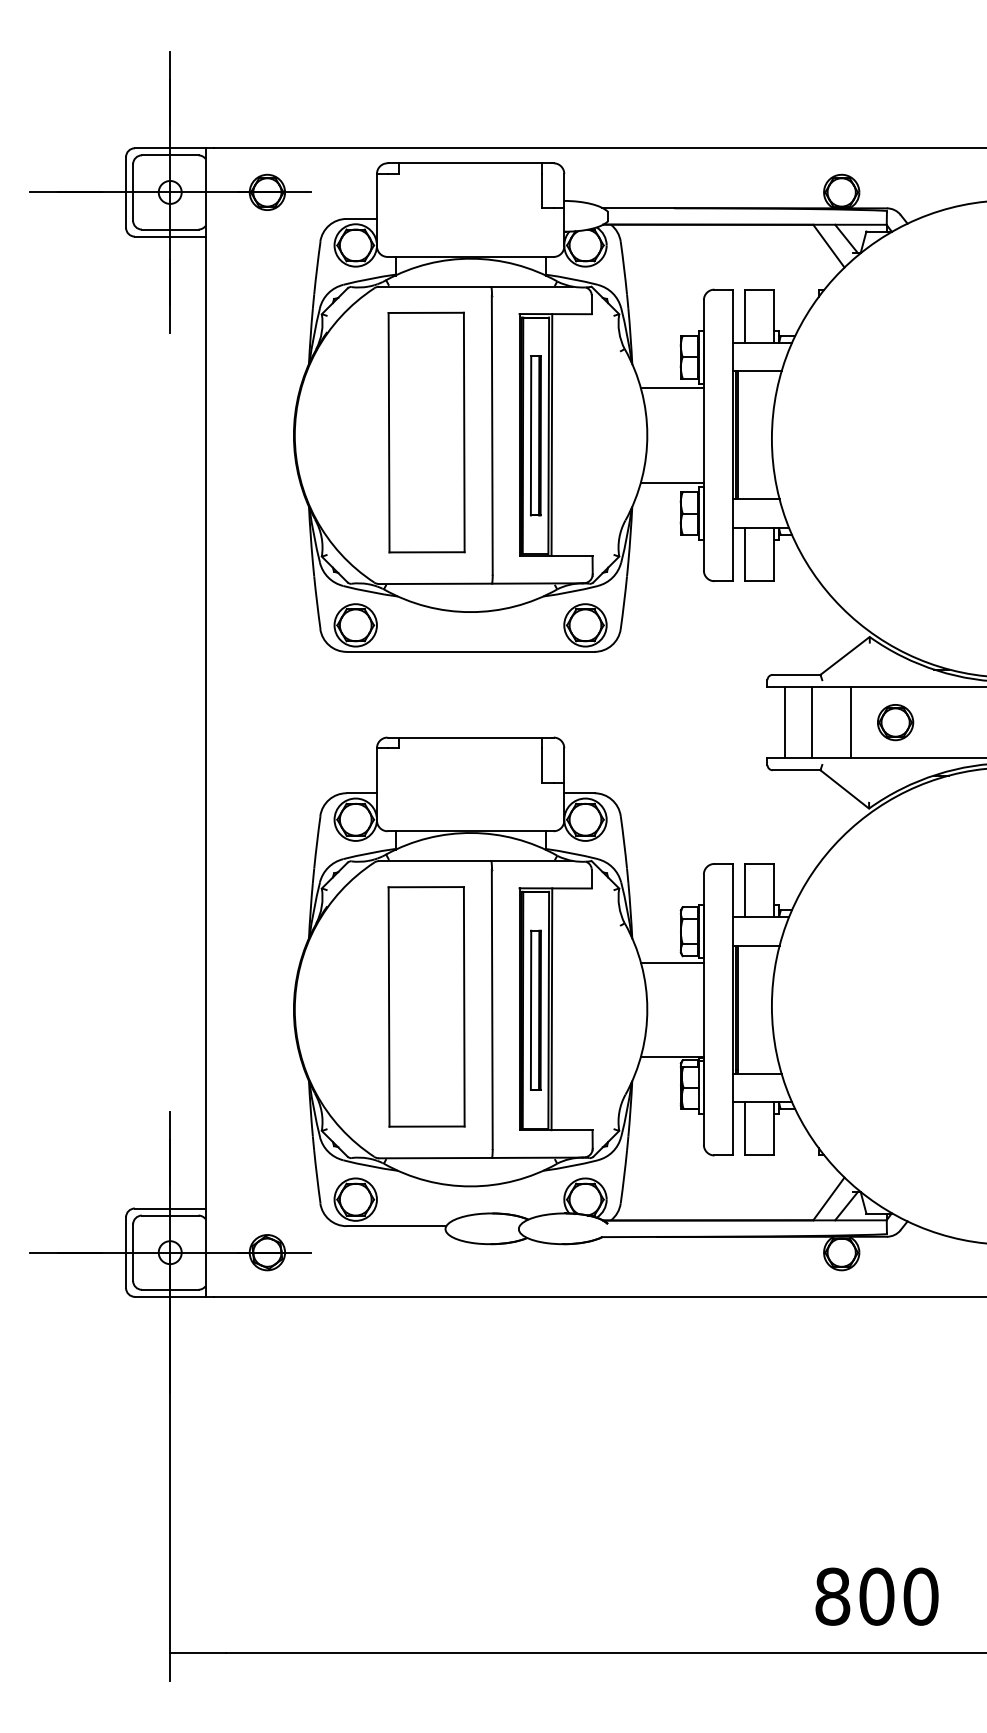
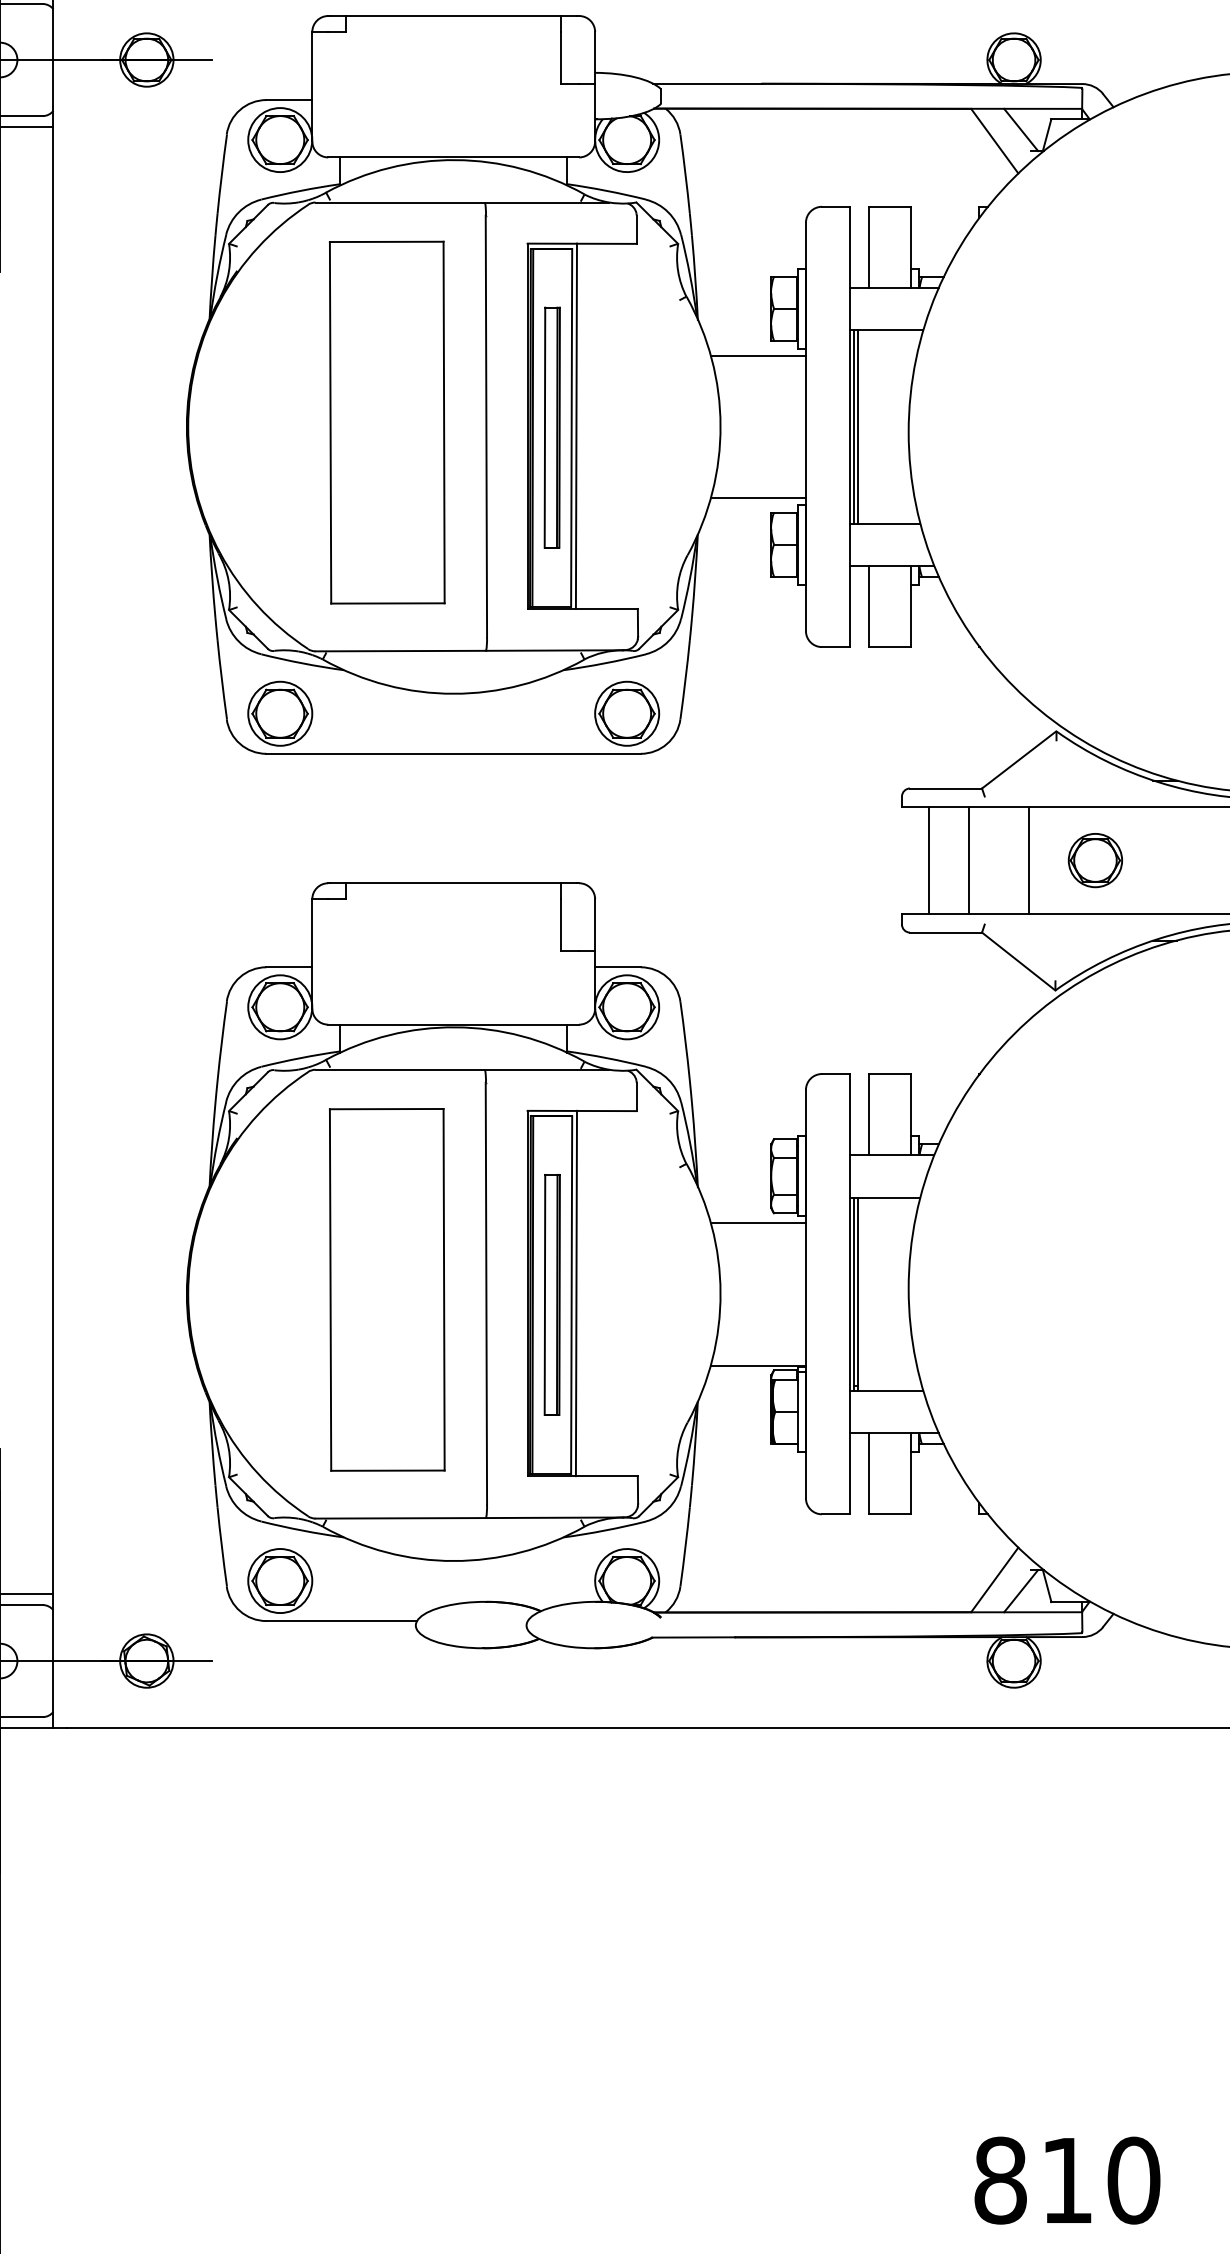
text: (876, 1596) -> (1066, 2180), 800 -> 810

